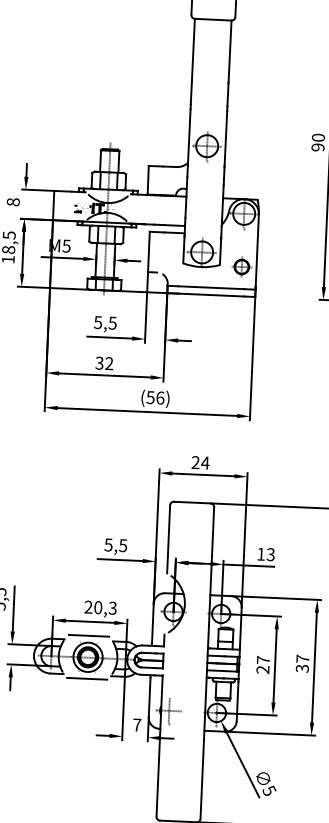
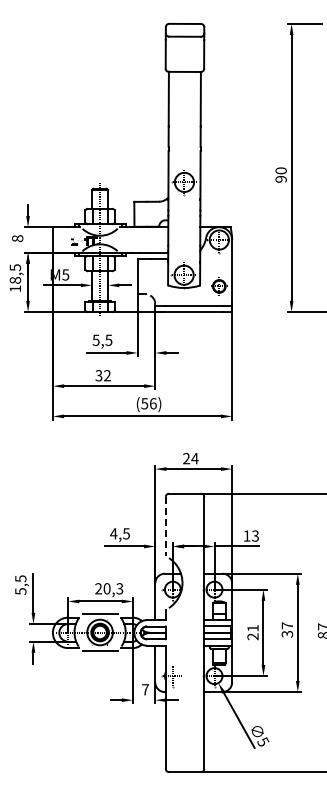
line: (168, 539) -> (165, 526), solid -> dashed
text: (108, 544) -> (113, 533), 5,5 -> 4,5
text: (262, 659) -> (252, 627), 27 -> 21

